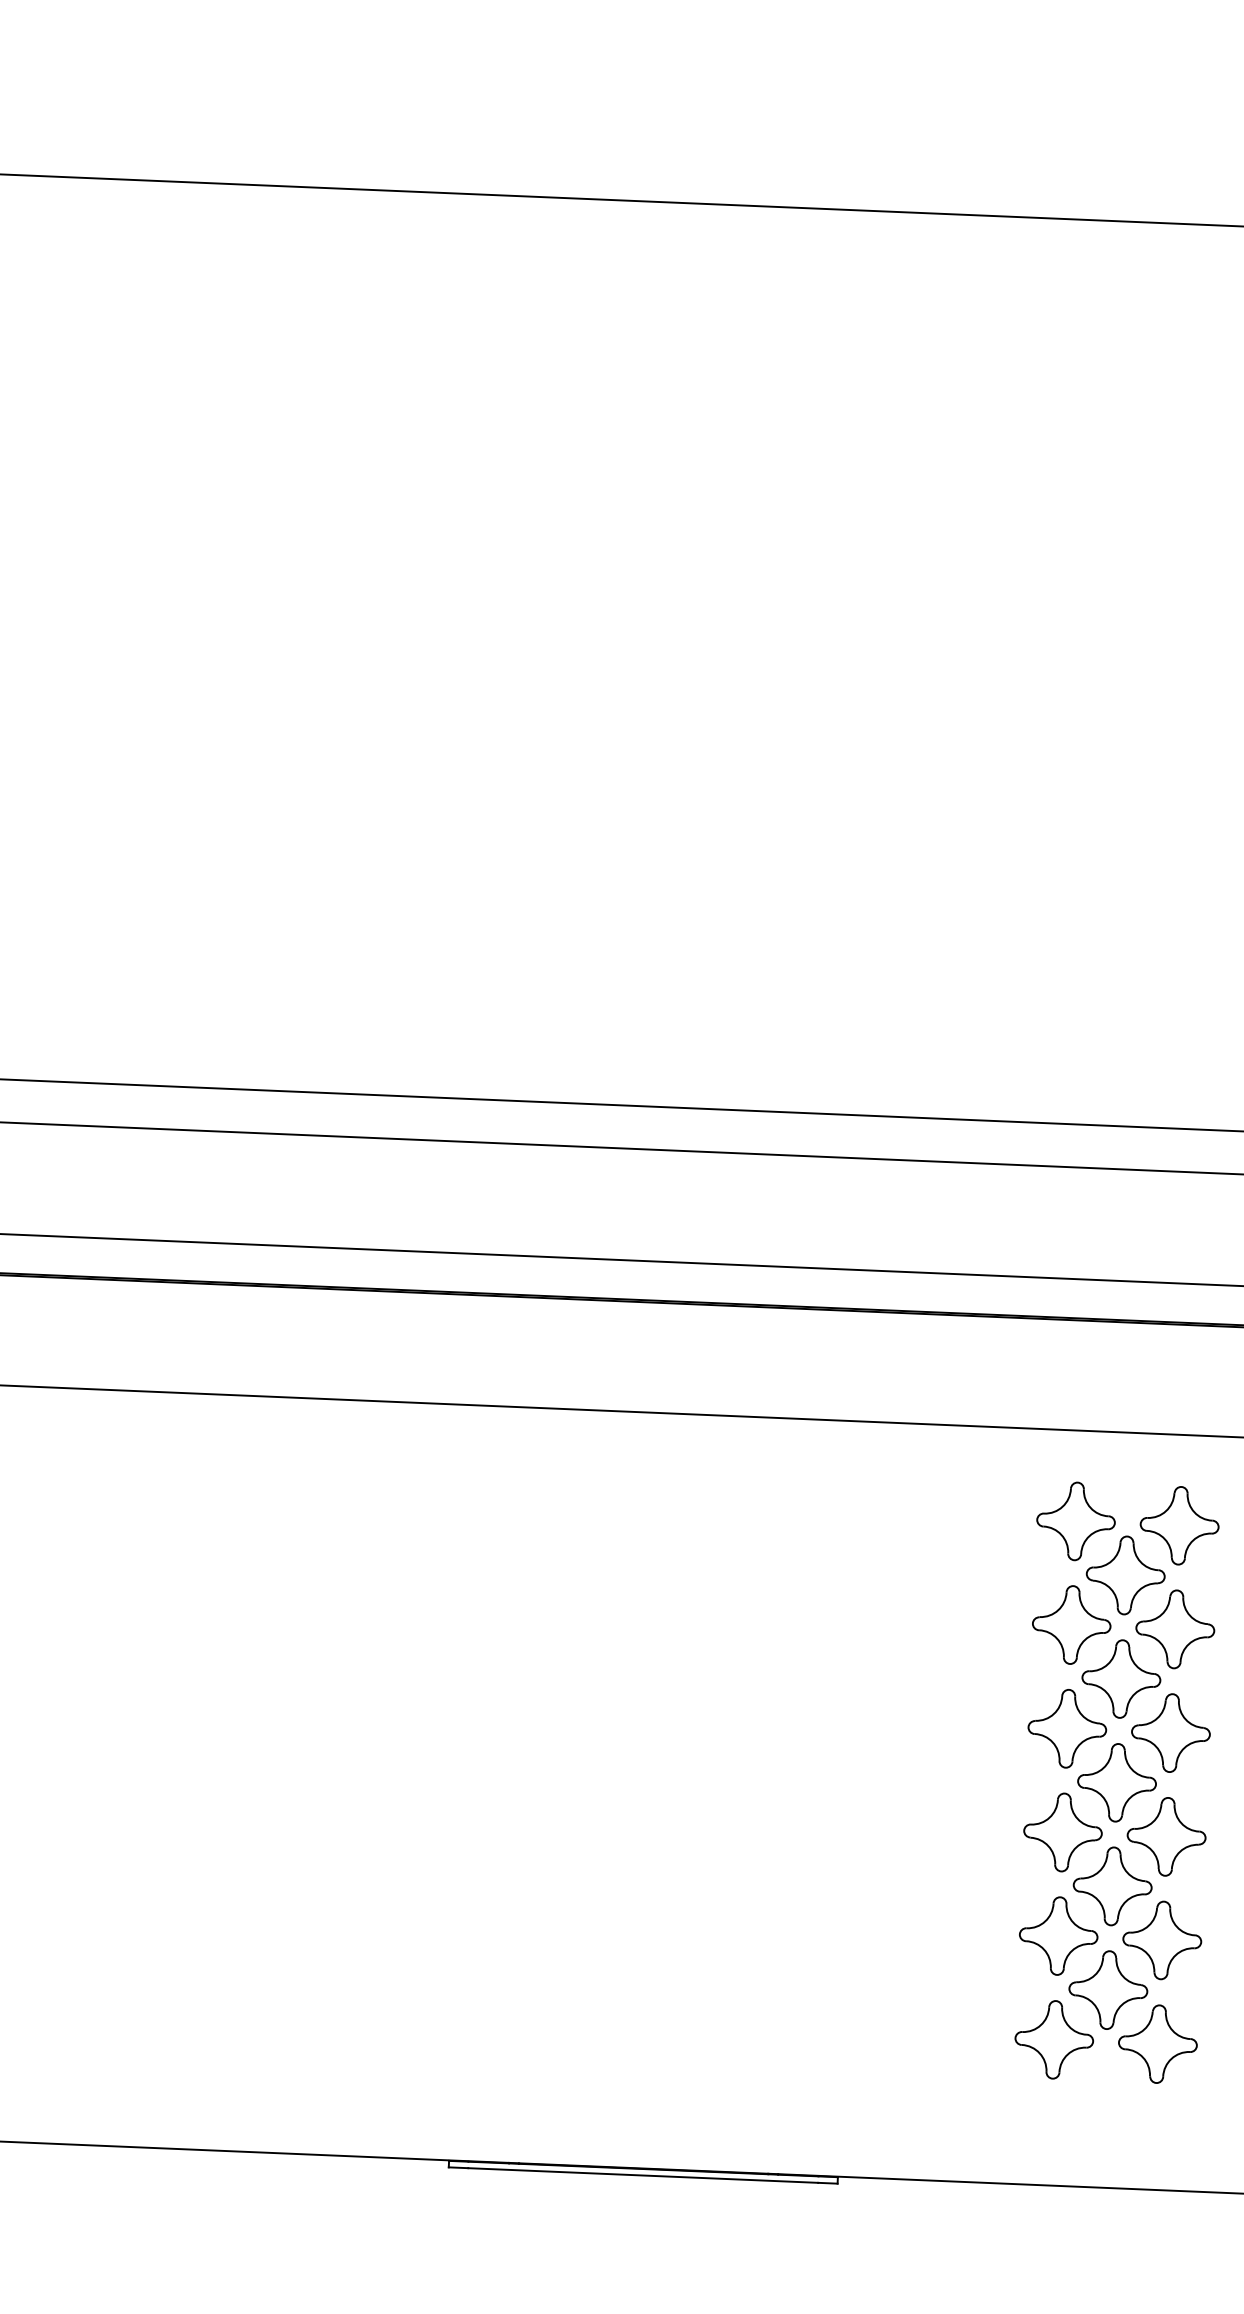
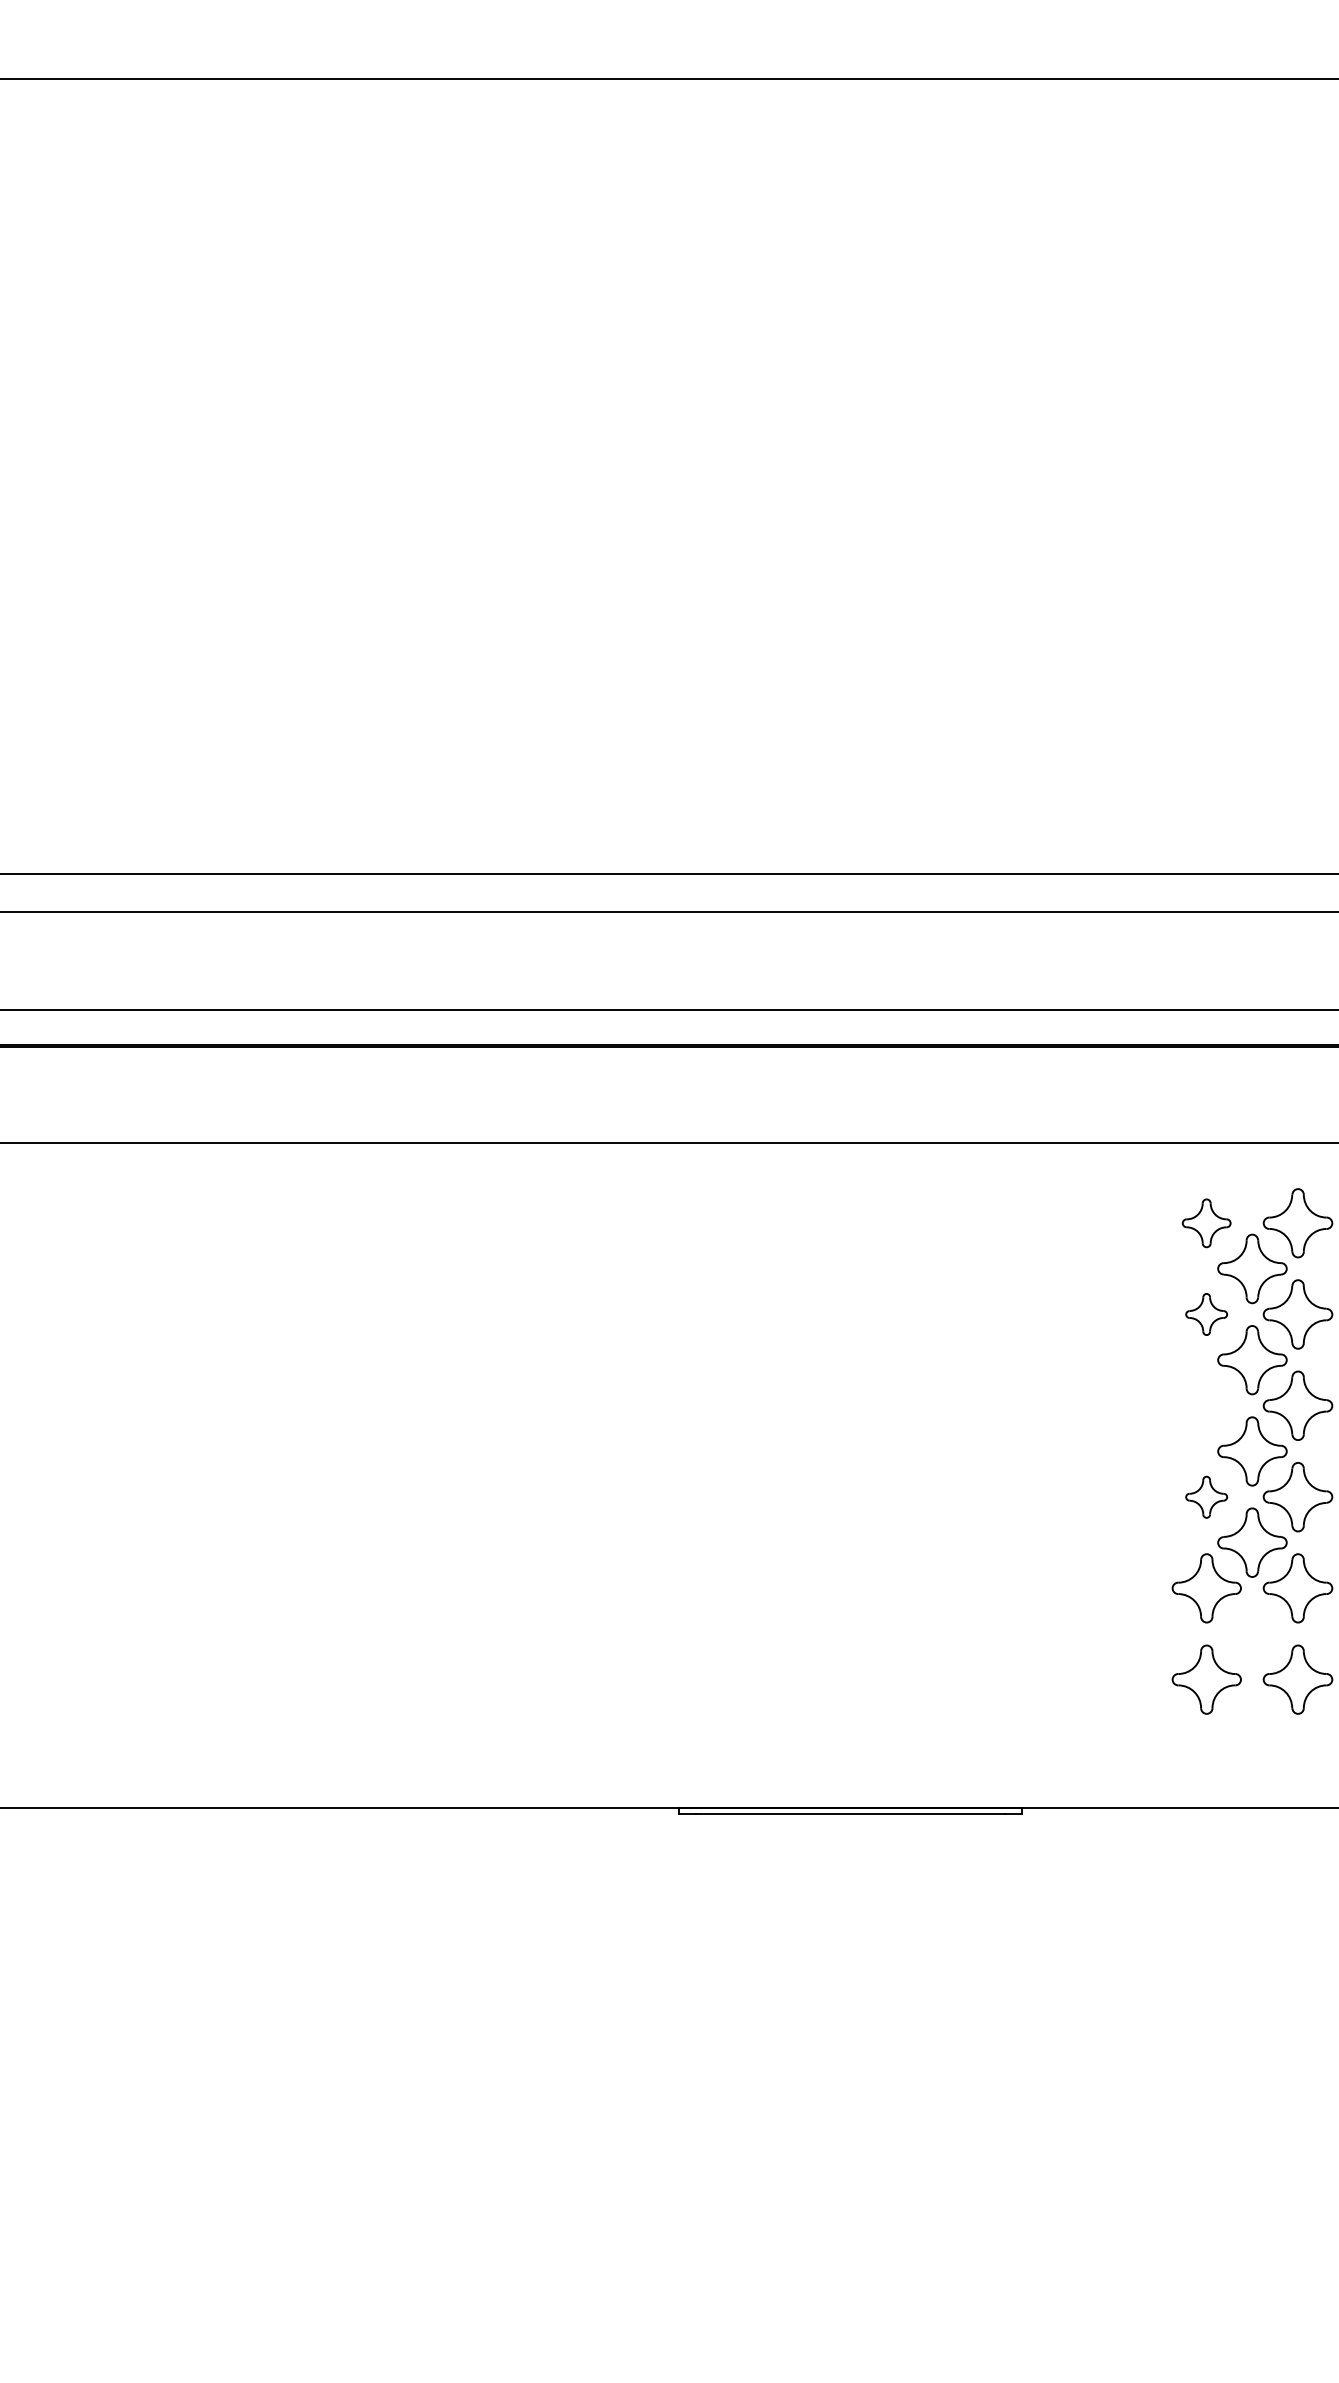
part: (1075, 1521) -> (1206, 1223), size x0.7
part: (1071, 1625) -> (1206, 1314), size x0.6
part: (1067, 1728) -> (1206, 1405), removed
part: (1062, 1832) -> (1206, 1497), size x0.6
part: (1108, 1989) -> (1252, 1633), removed

